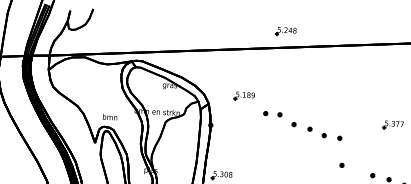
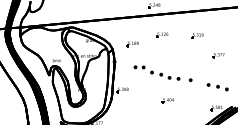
part: (297, 82) -> (162, 34), added
part: (358, 87) -> (197, 35), added
part: (301, 124) -> (156, 72), moved

